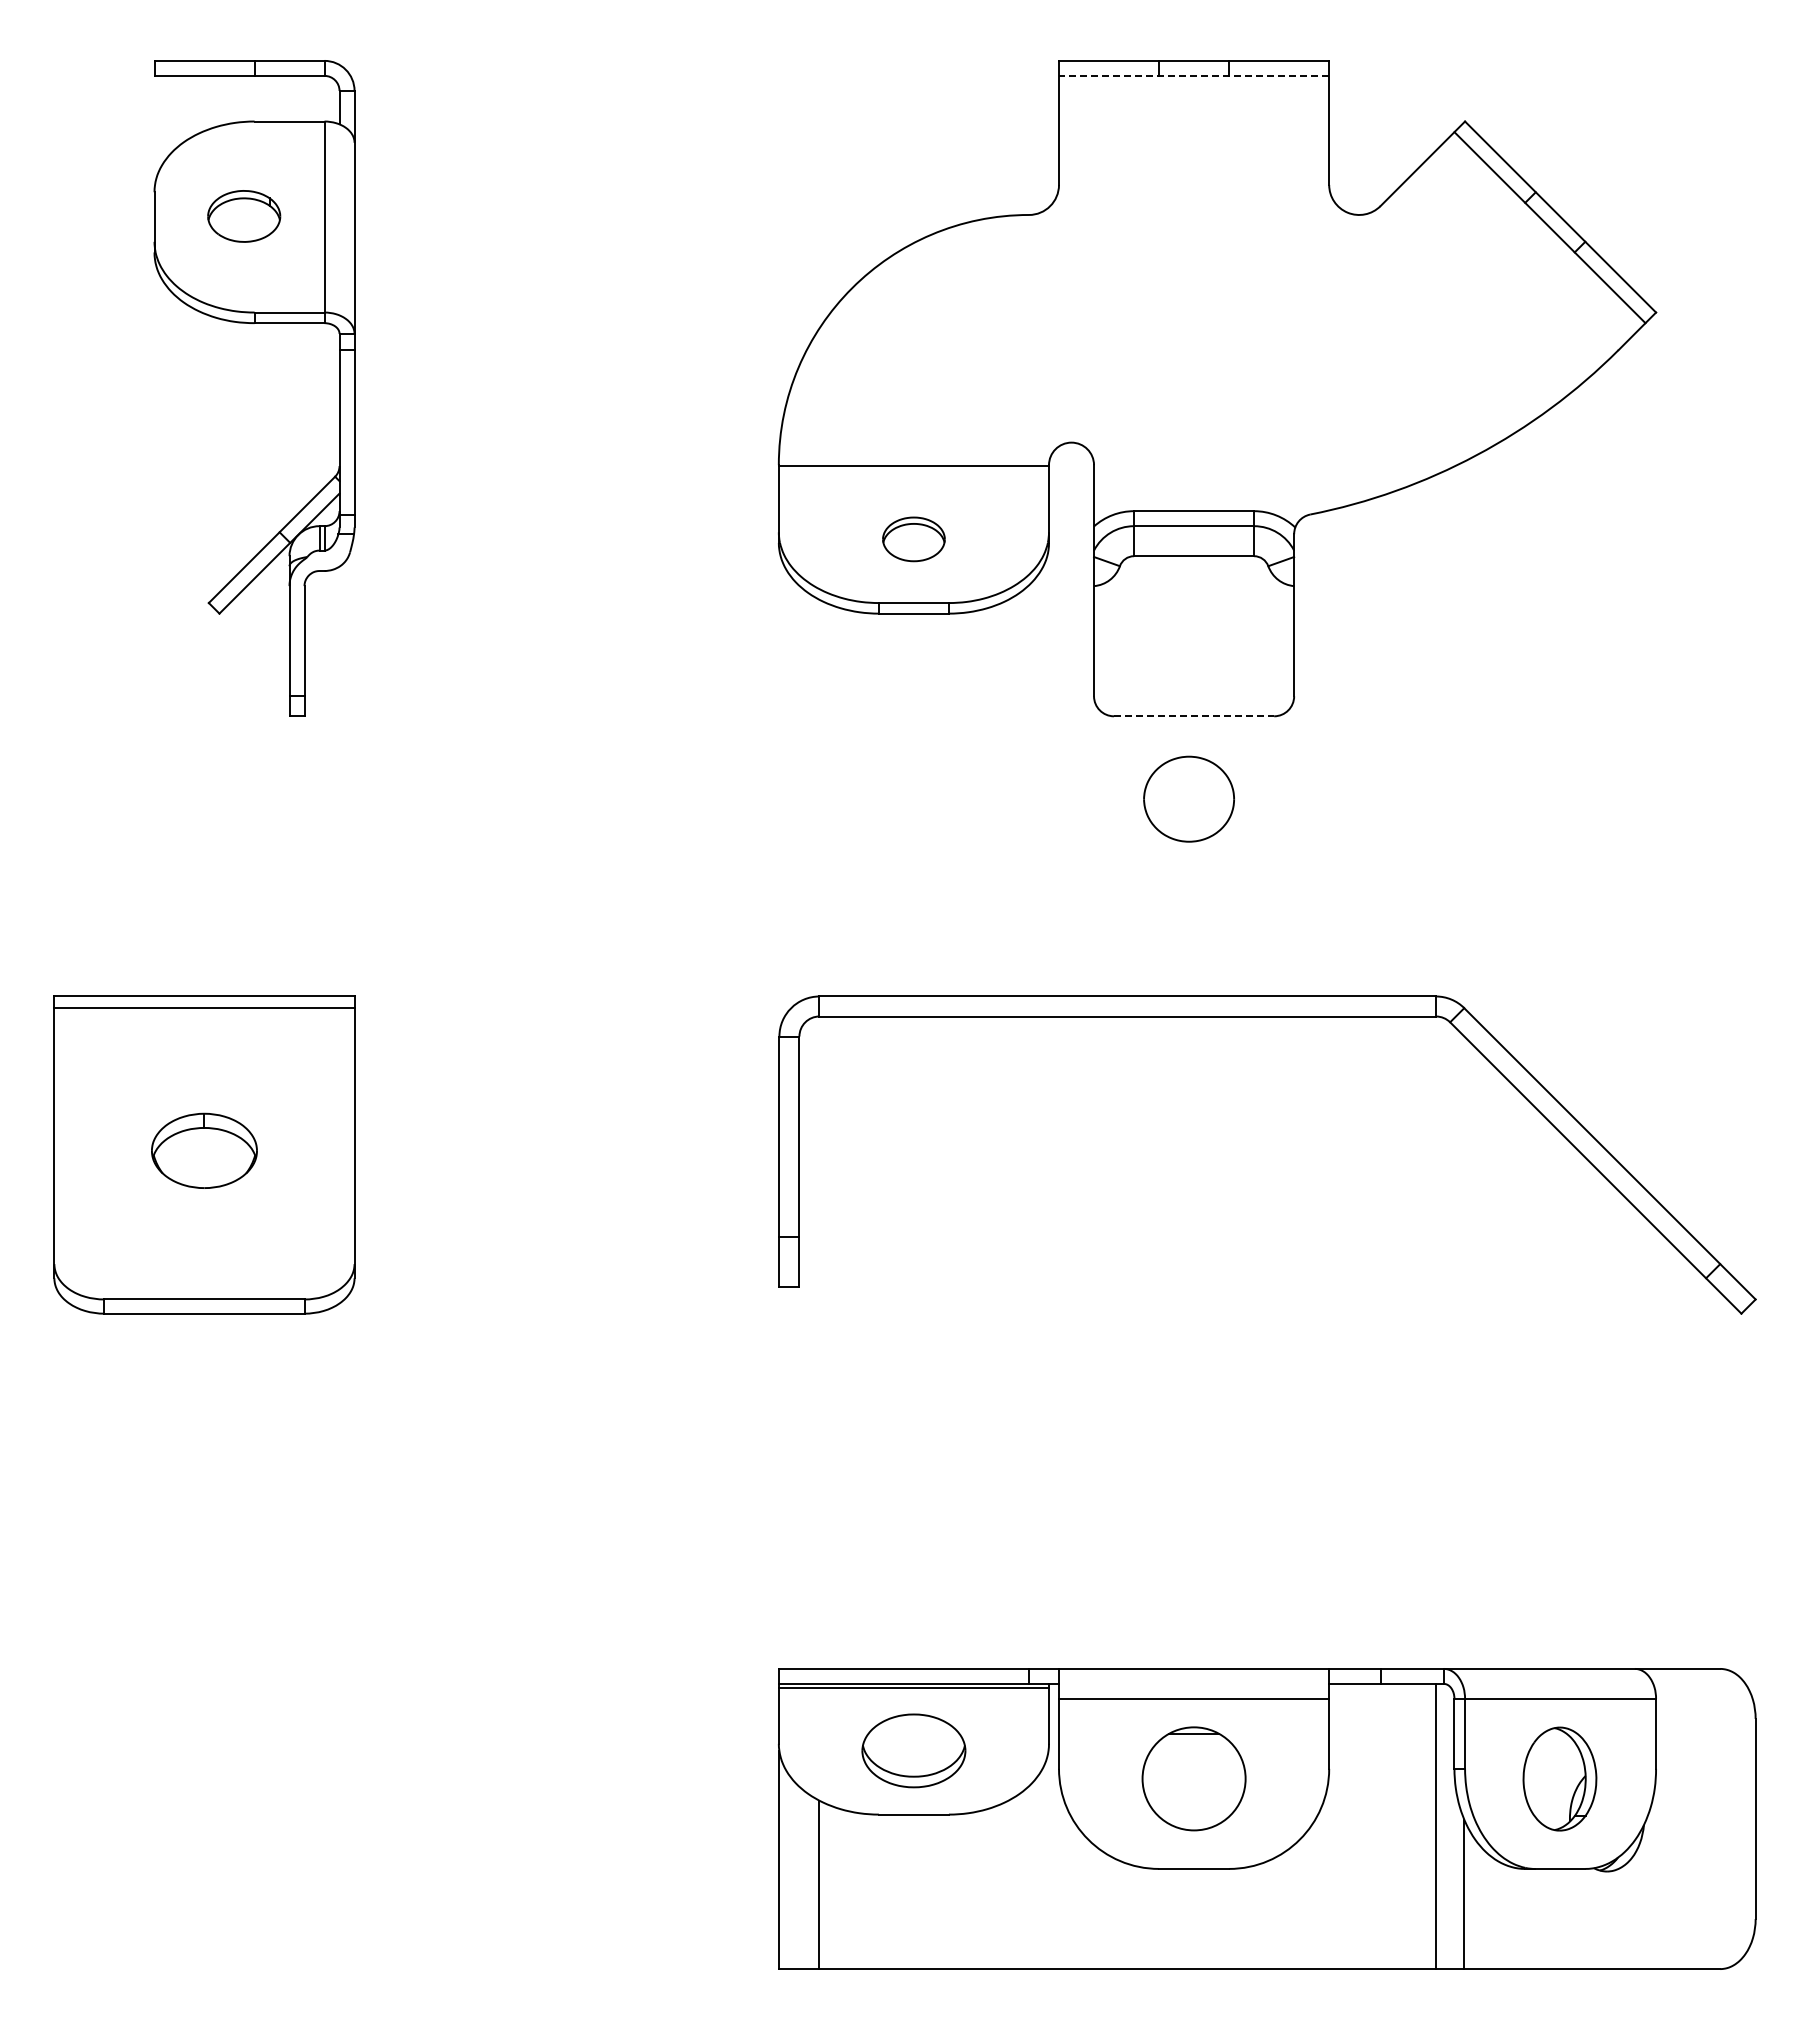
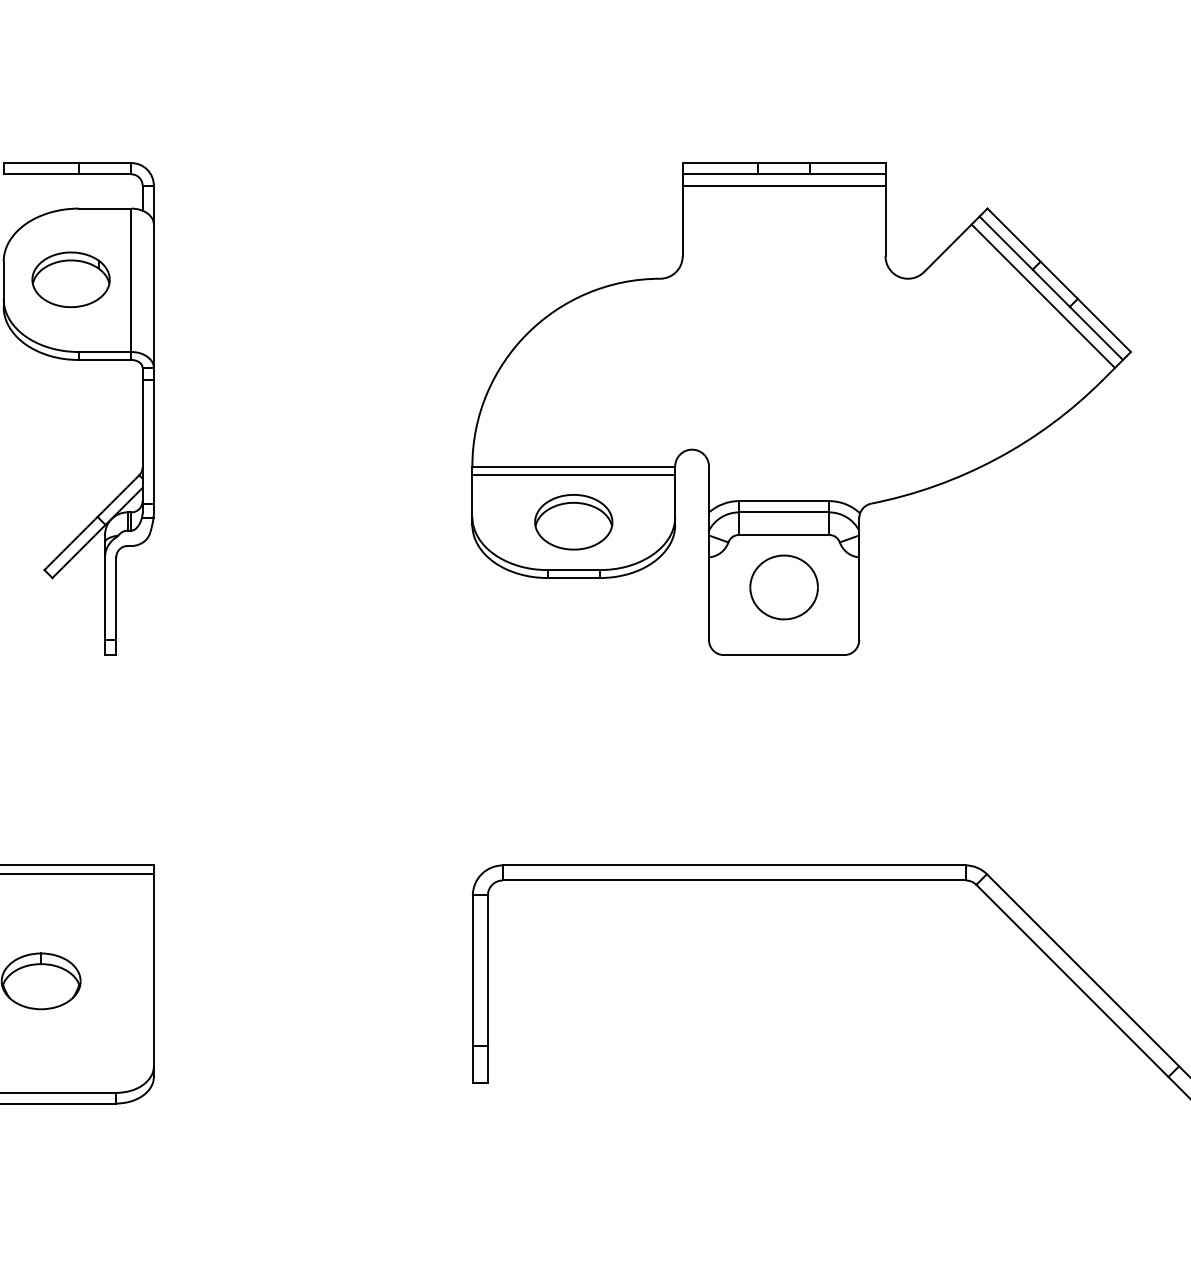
line: (1193, 75) -> (783, 174), dashed -> solid
line: (1194, 90) -> (784, 185), added
part: (243, 216) -> (70, 279), size x1.43
line: (1538, 237) -> (1042, 295), added
line: (913, 476) -> (573, 475), added
part: (913, 539) -> (573, 522), size x1.67
line: (1194, 716) -> (784, 655), dashed -> solid
part: (1188, 798) -> (783, 586), moved

